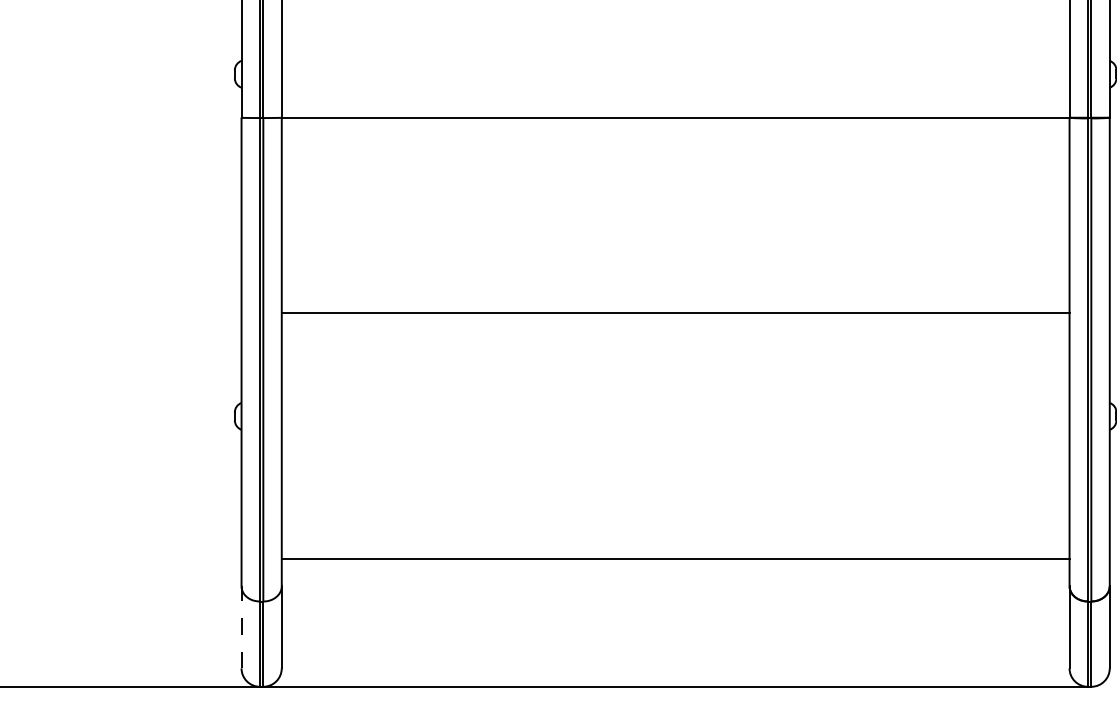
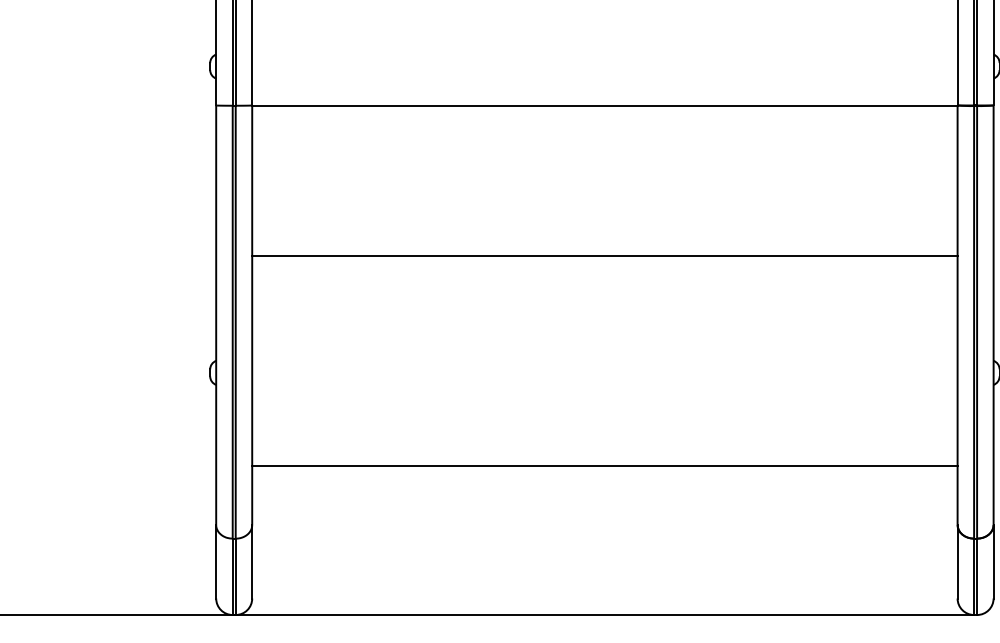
line: (675, 313) -> (604, 256), moved
line: (675, 558) -> (604, 465), moved
line: (241, 626) -> (216, 561), dashed -> solid

